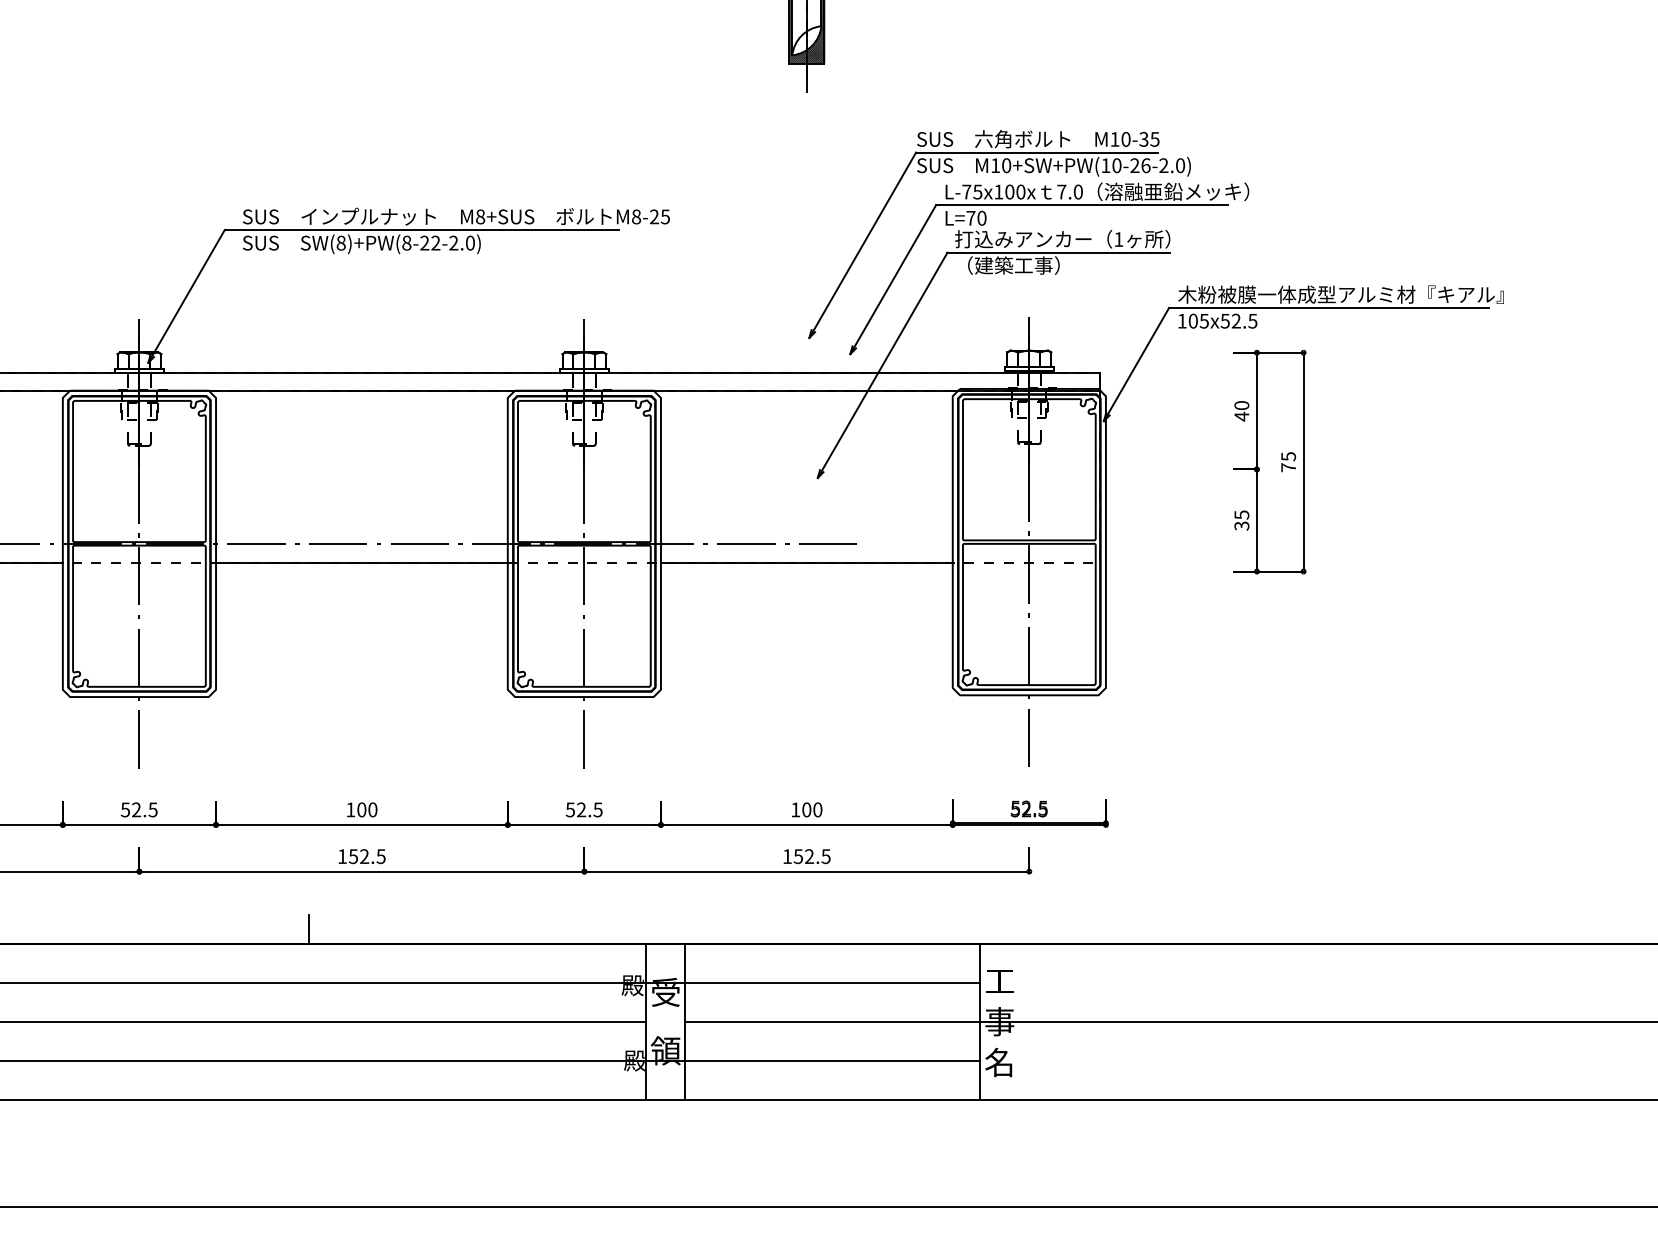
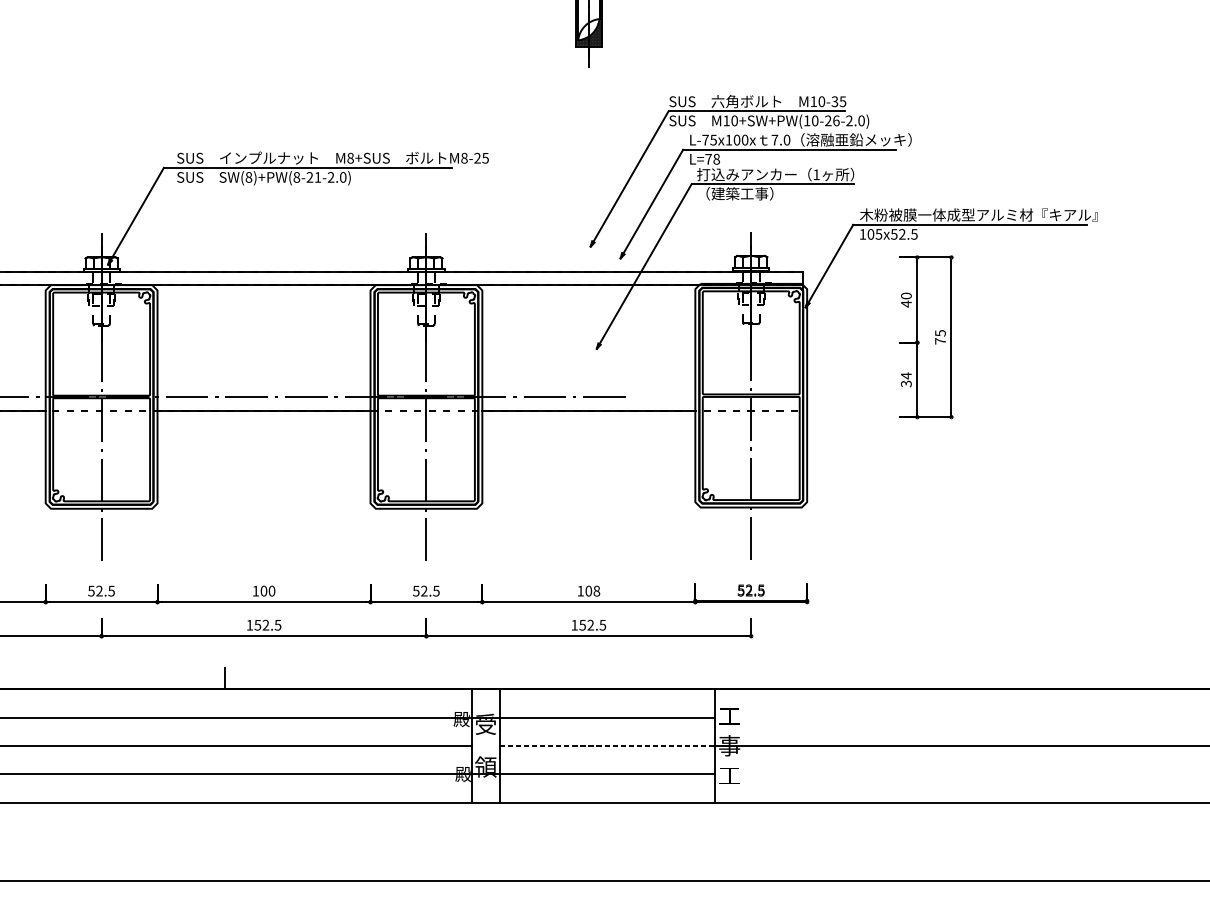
text: (981, 218) -> (716, 159), L=70 -> L=78
text: (435, 242) -> (317, 176), SW(8)+PW(8-22-2.0) -> SW(8)+PW(8-21-2.0)
text: (1241, 515) -> (906, 376), 35 -> 34
text: (817, 810) -> (596, 591), 100 -> 108
line: (833, 1022) -> (608, 746), solid -> dashed
text: (999, 1062) -> (729, 775), 名 -> 工

